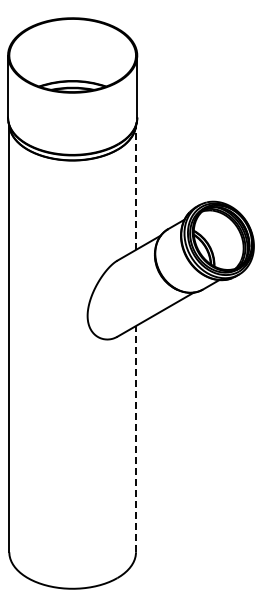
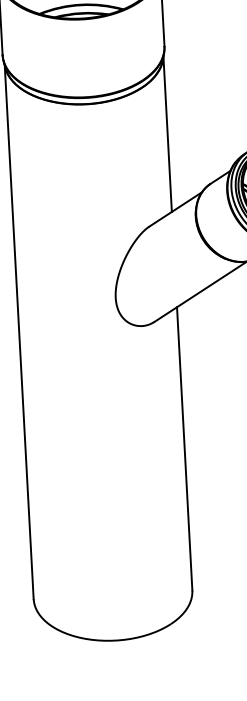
line: (136, 188) -> (168, 134), dashed -> solid
line: (136, 438) -> (185, 448), dashed -> solid

